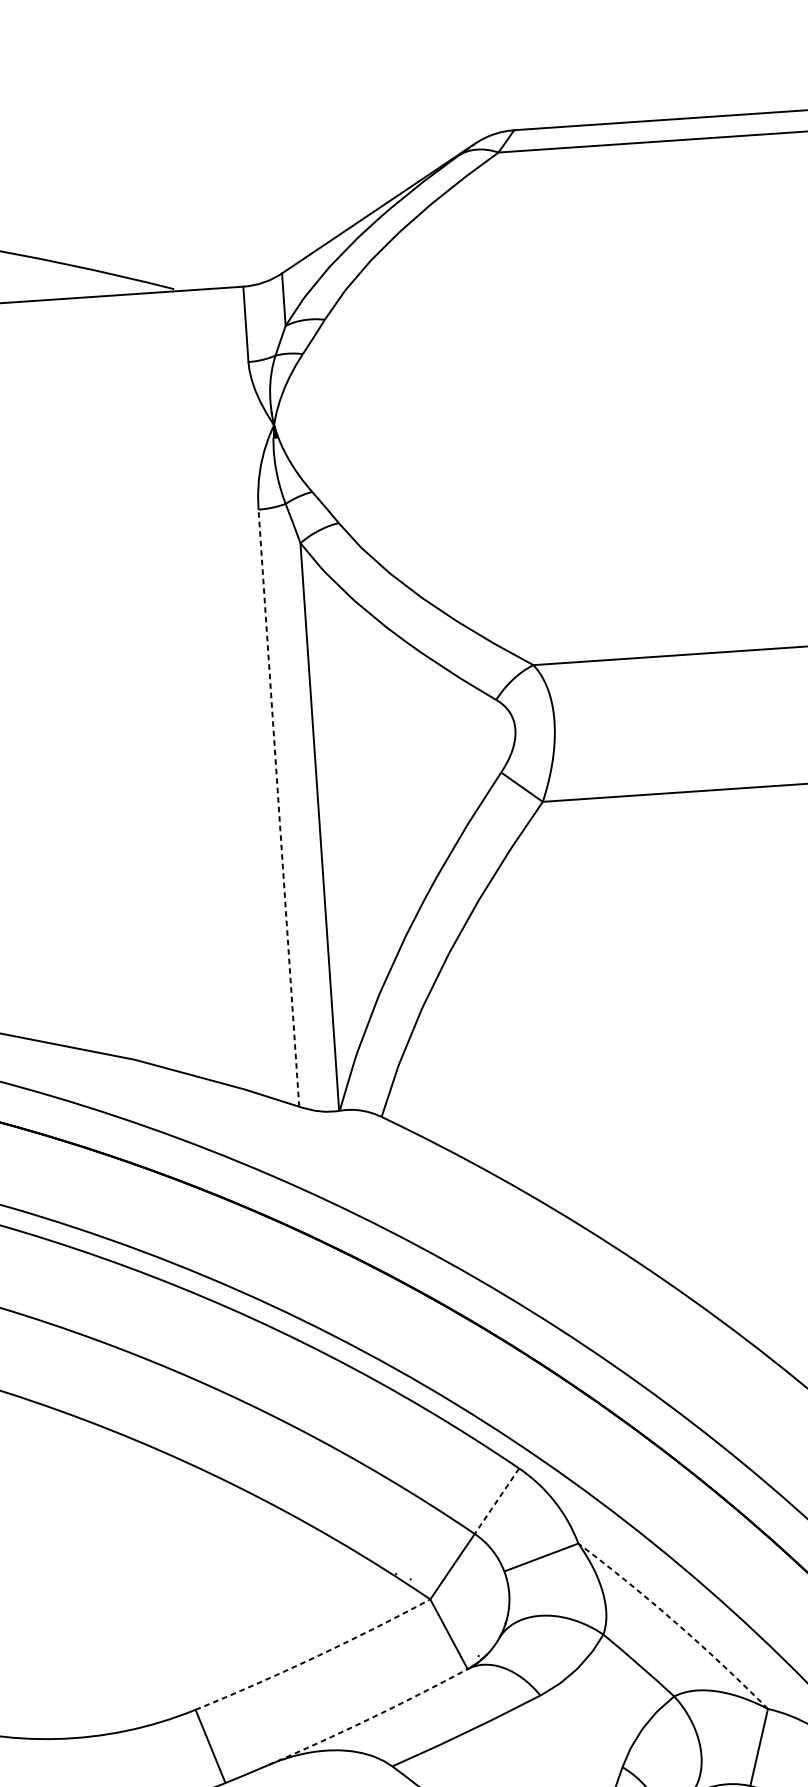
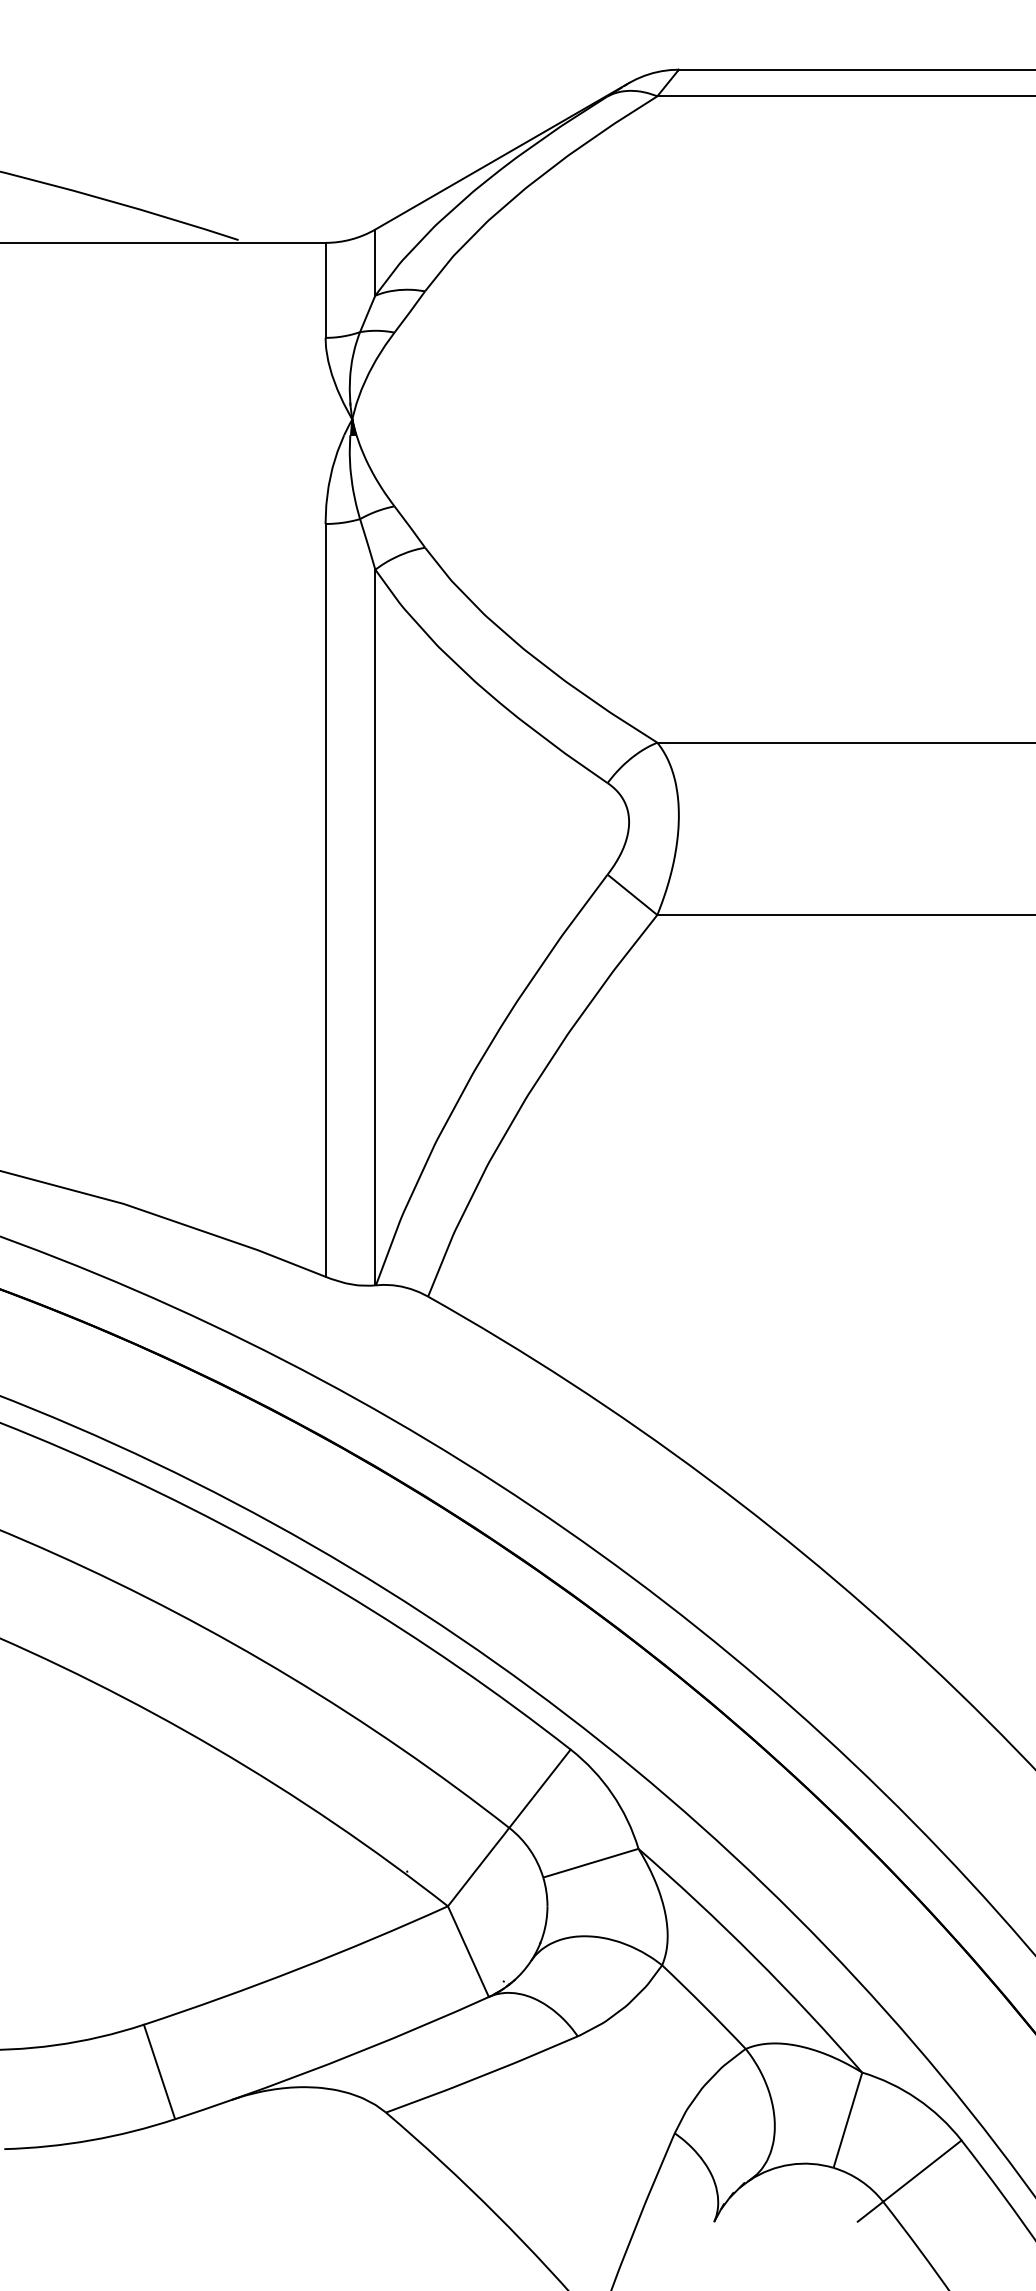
line: (278, 807) -> (325, 899), dashed -> solid
line: (497, 1500) -> (540, 1788), dashed -> solid
arc: (676, 1622) -> (754, 1956), dashed -> solid
arc: (314, 1657) -> (297, 1969), dashed -> solid
arc: (369, 1719) -> (361, 2051), dashed -> solid

